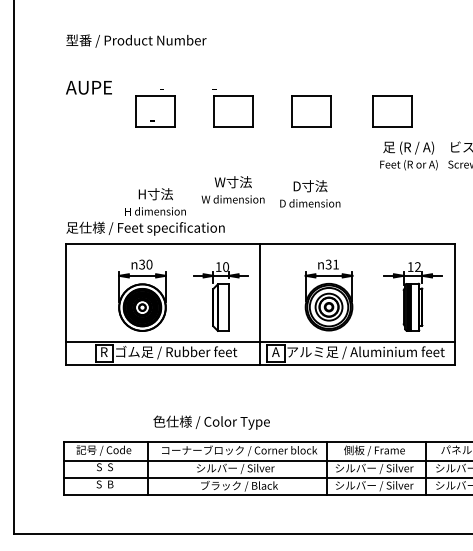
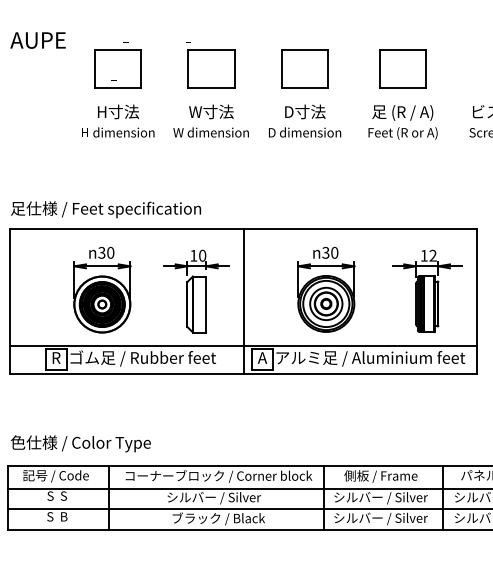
text: (408, 155) -> (402, 121), moved
text: (232, 189) -> (210, 120), moved
text: (310, 193) -> (305, 120), moved
text: (155, 201) -> (117, 120), moved
text: (336, 264) -> (335, 252), 31 -> 30
text: (211, 422) -> (80, 443), moved

